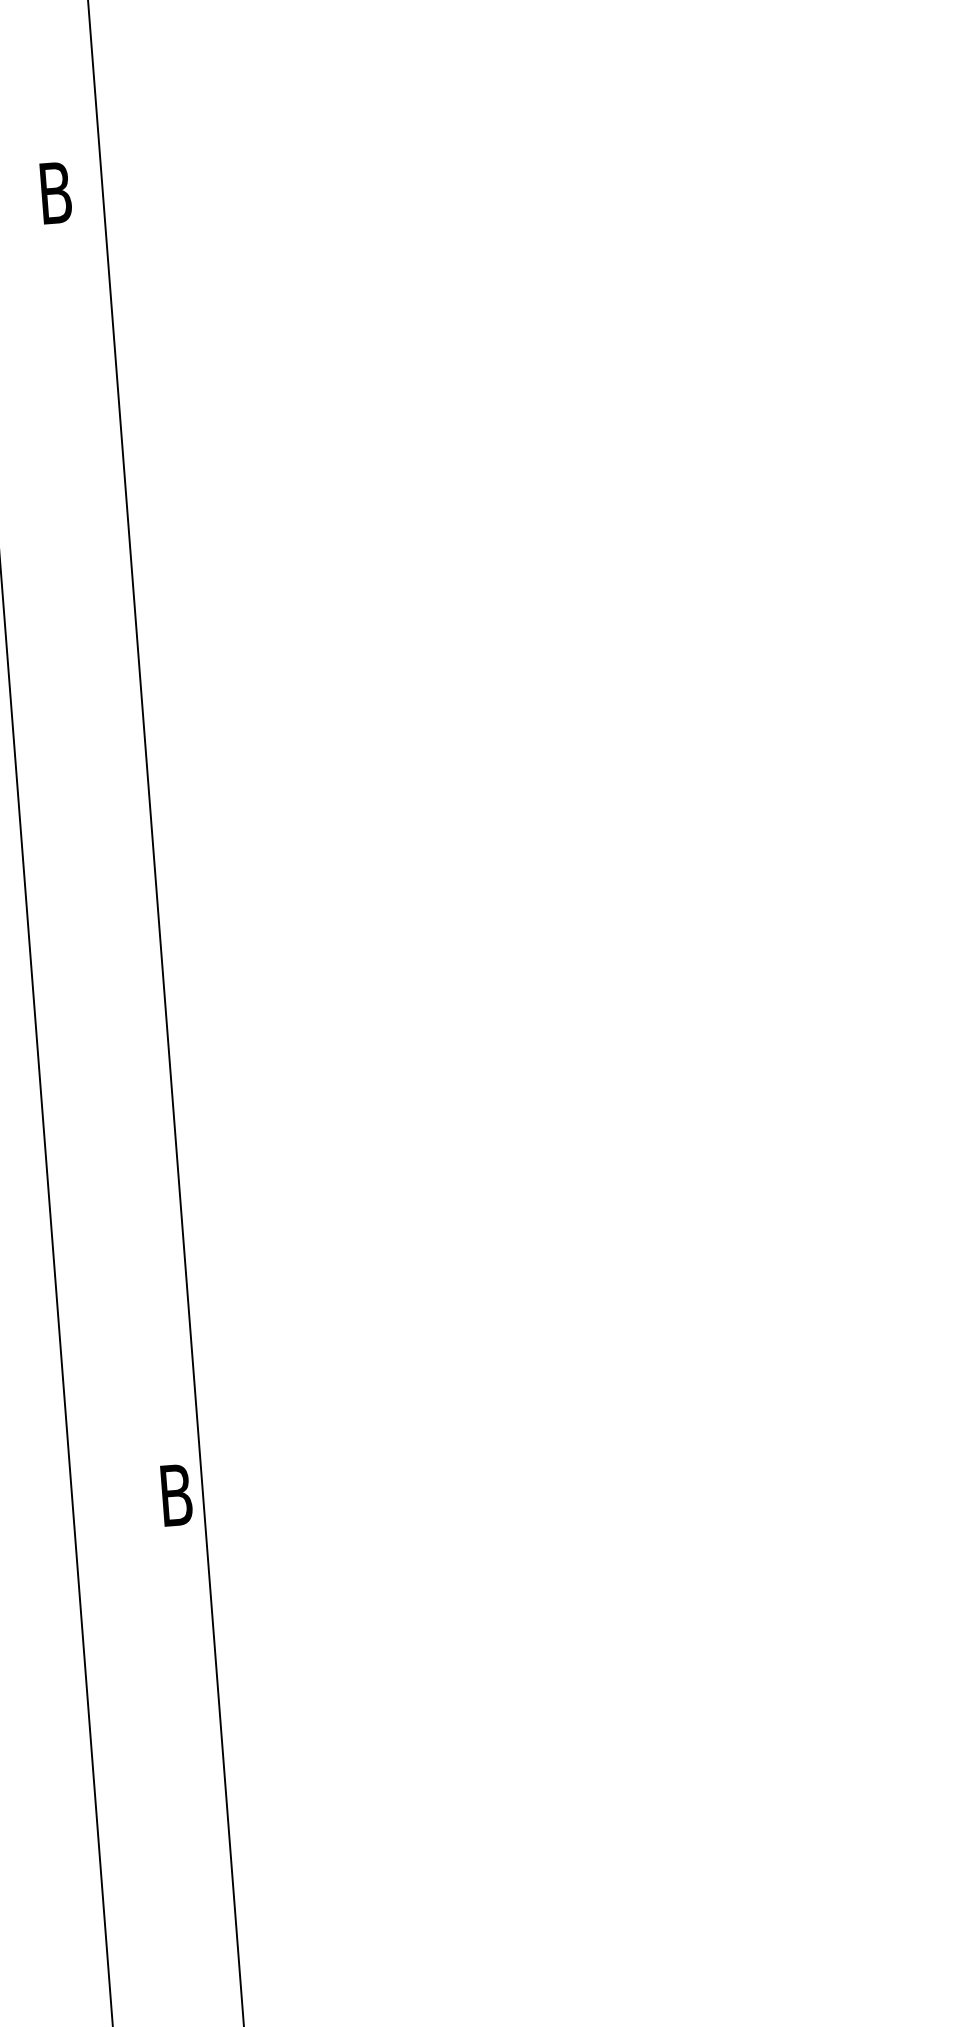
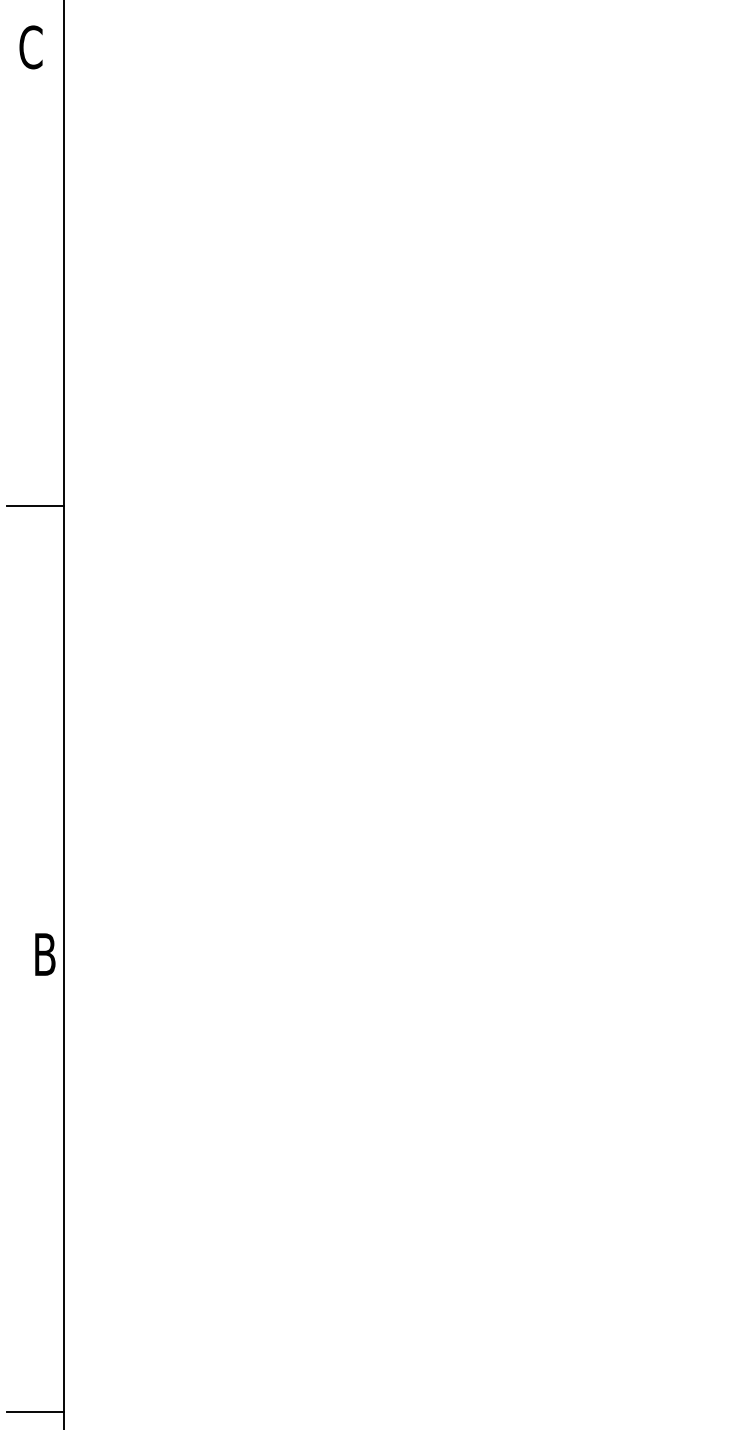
text: (55, 193) -> (30, 47), B -> C
line: (111, 851) -> (34, 505), added

